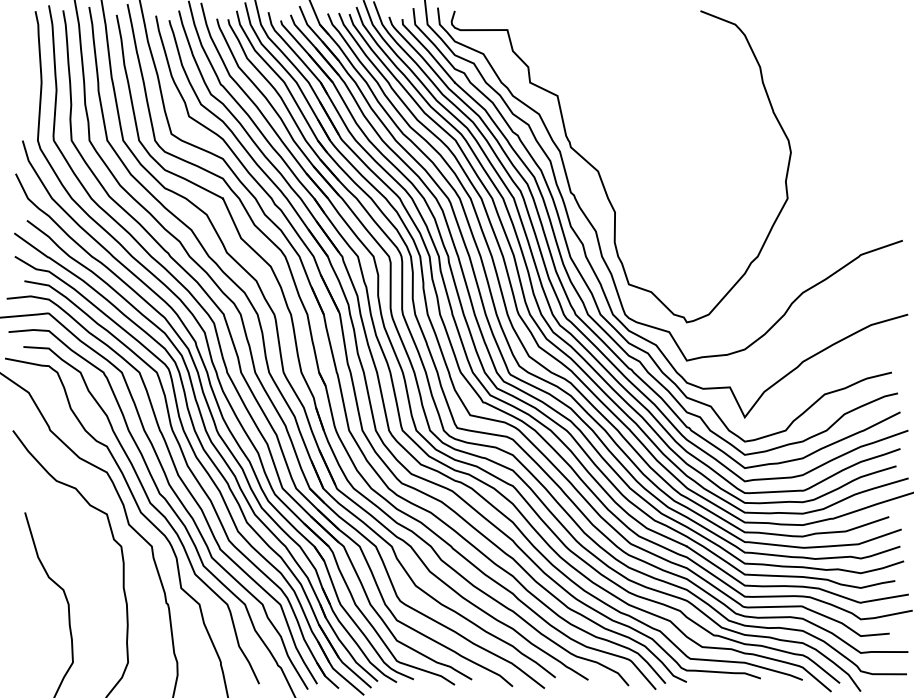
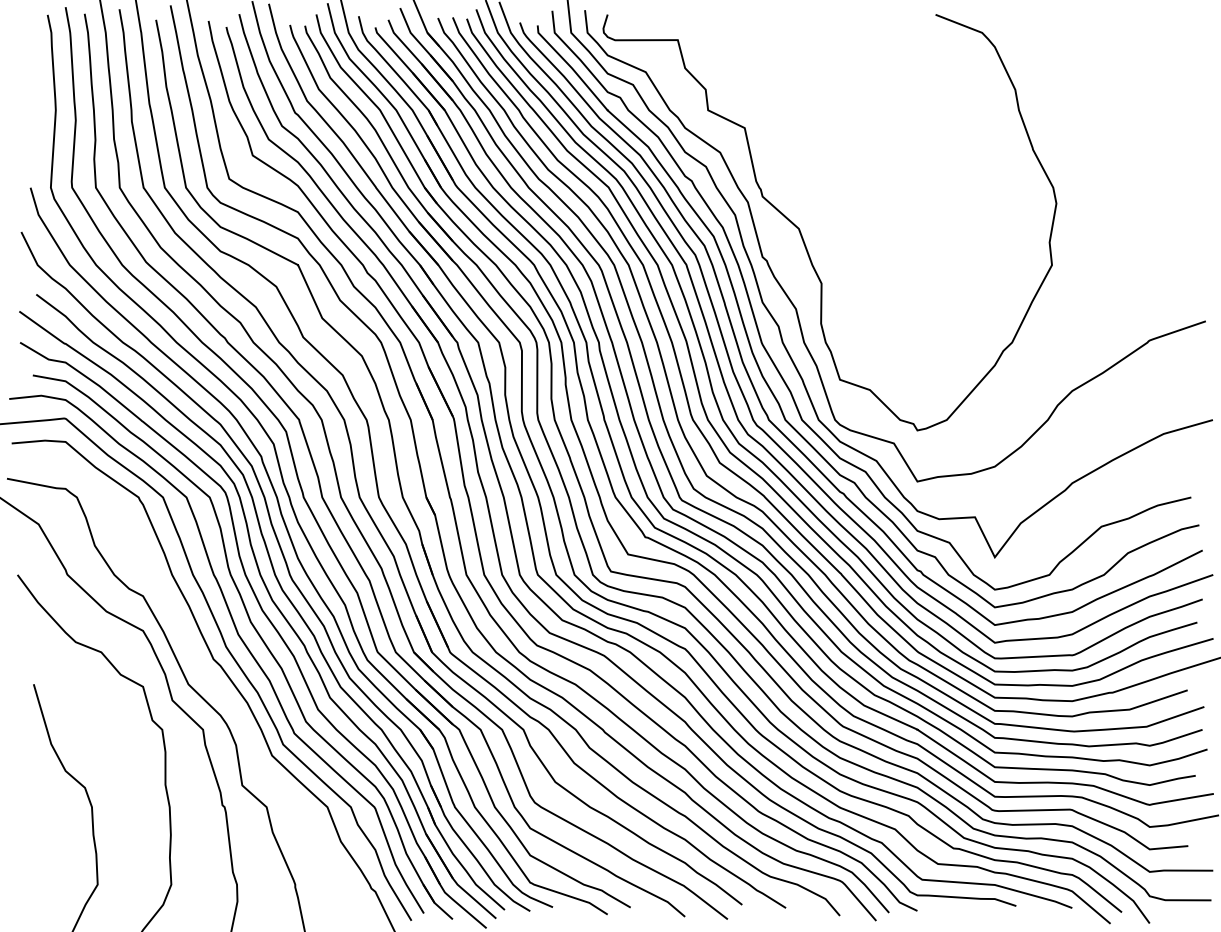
curve: (151, 505) -> (202, 674), removed

